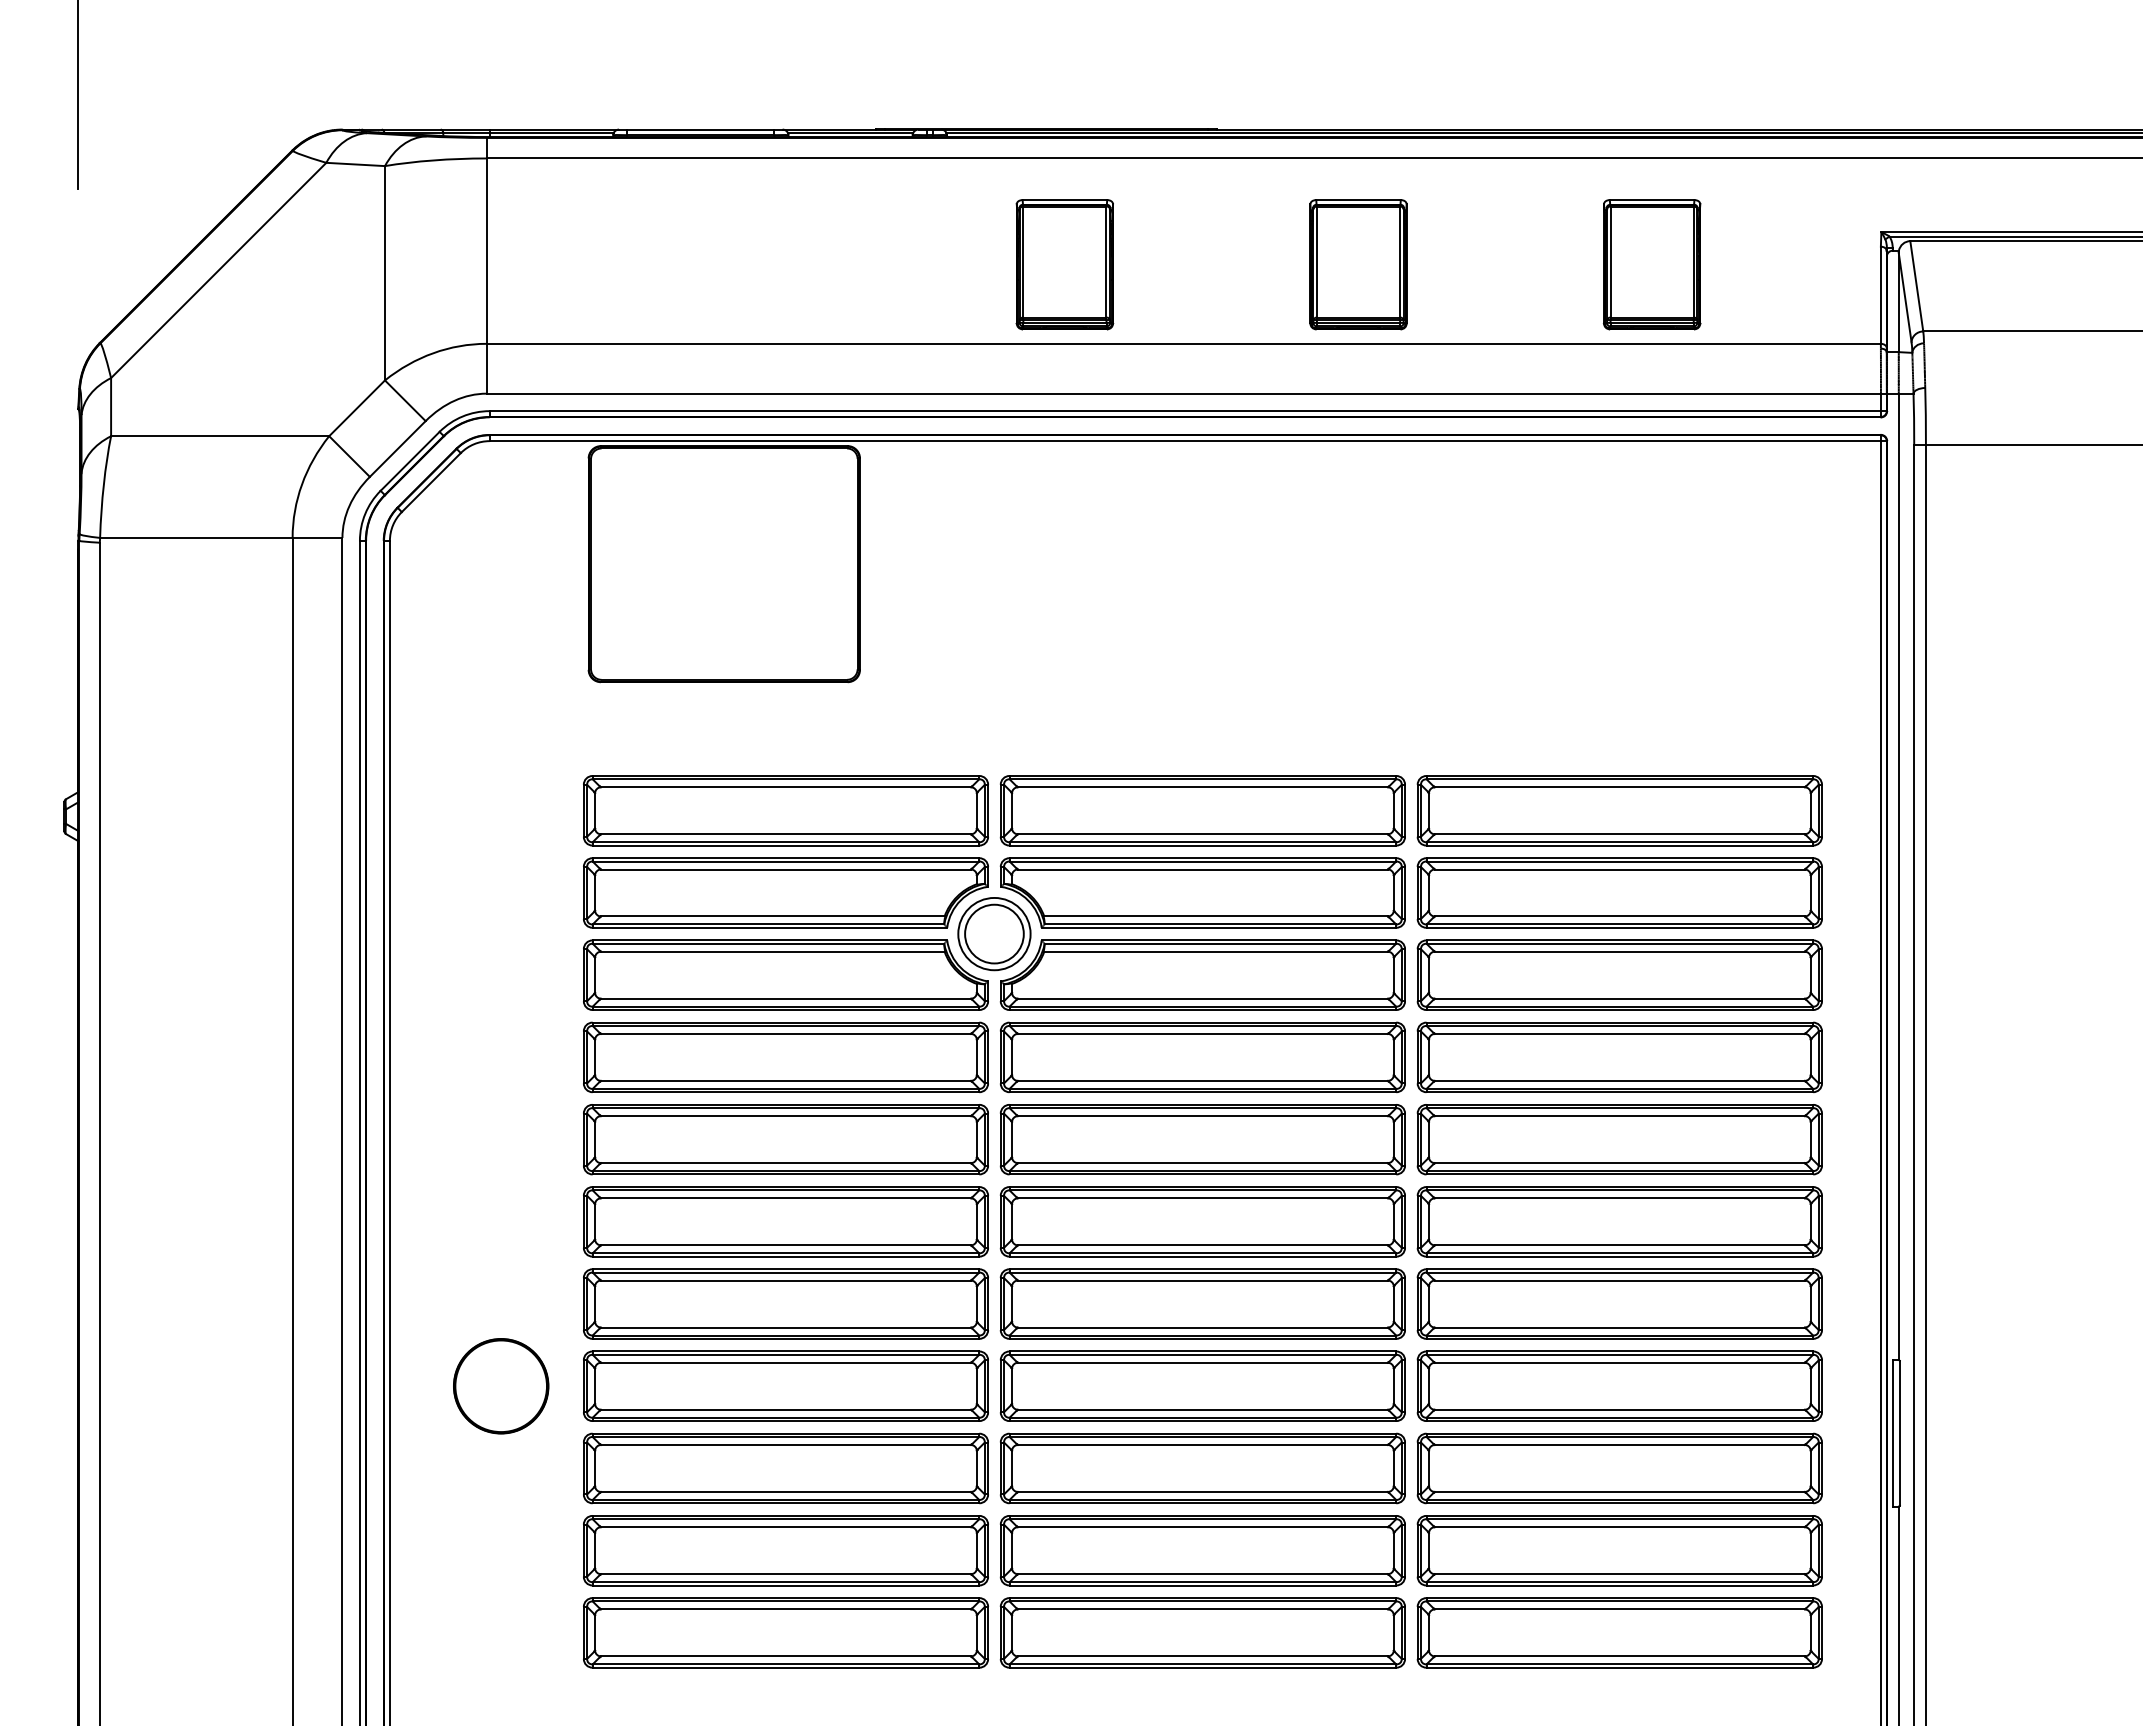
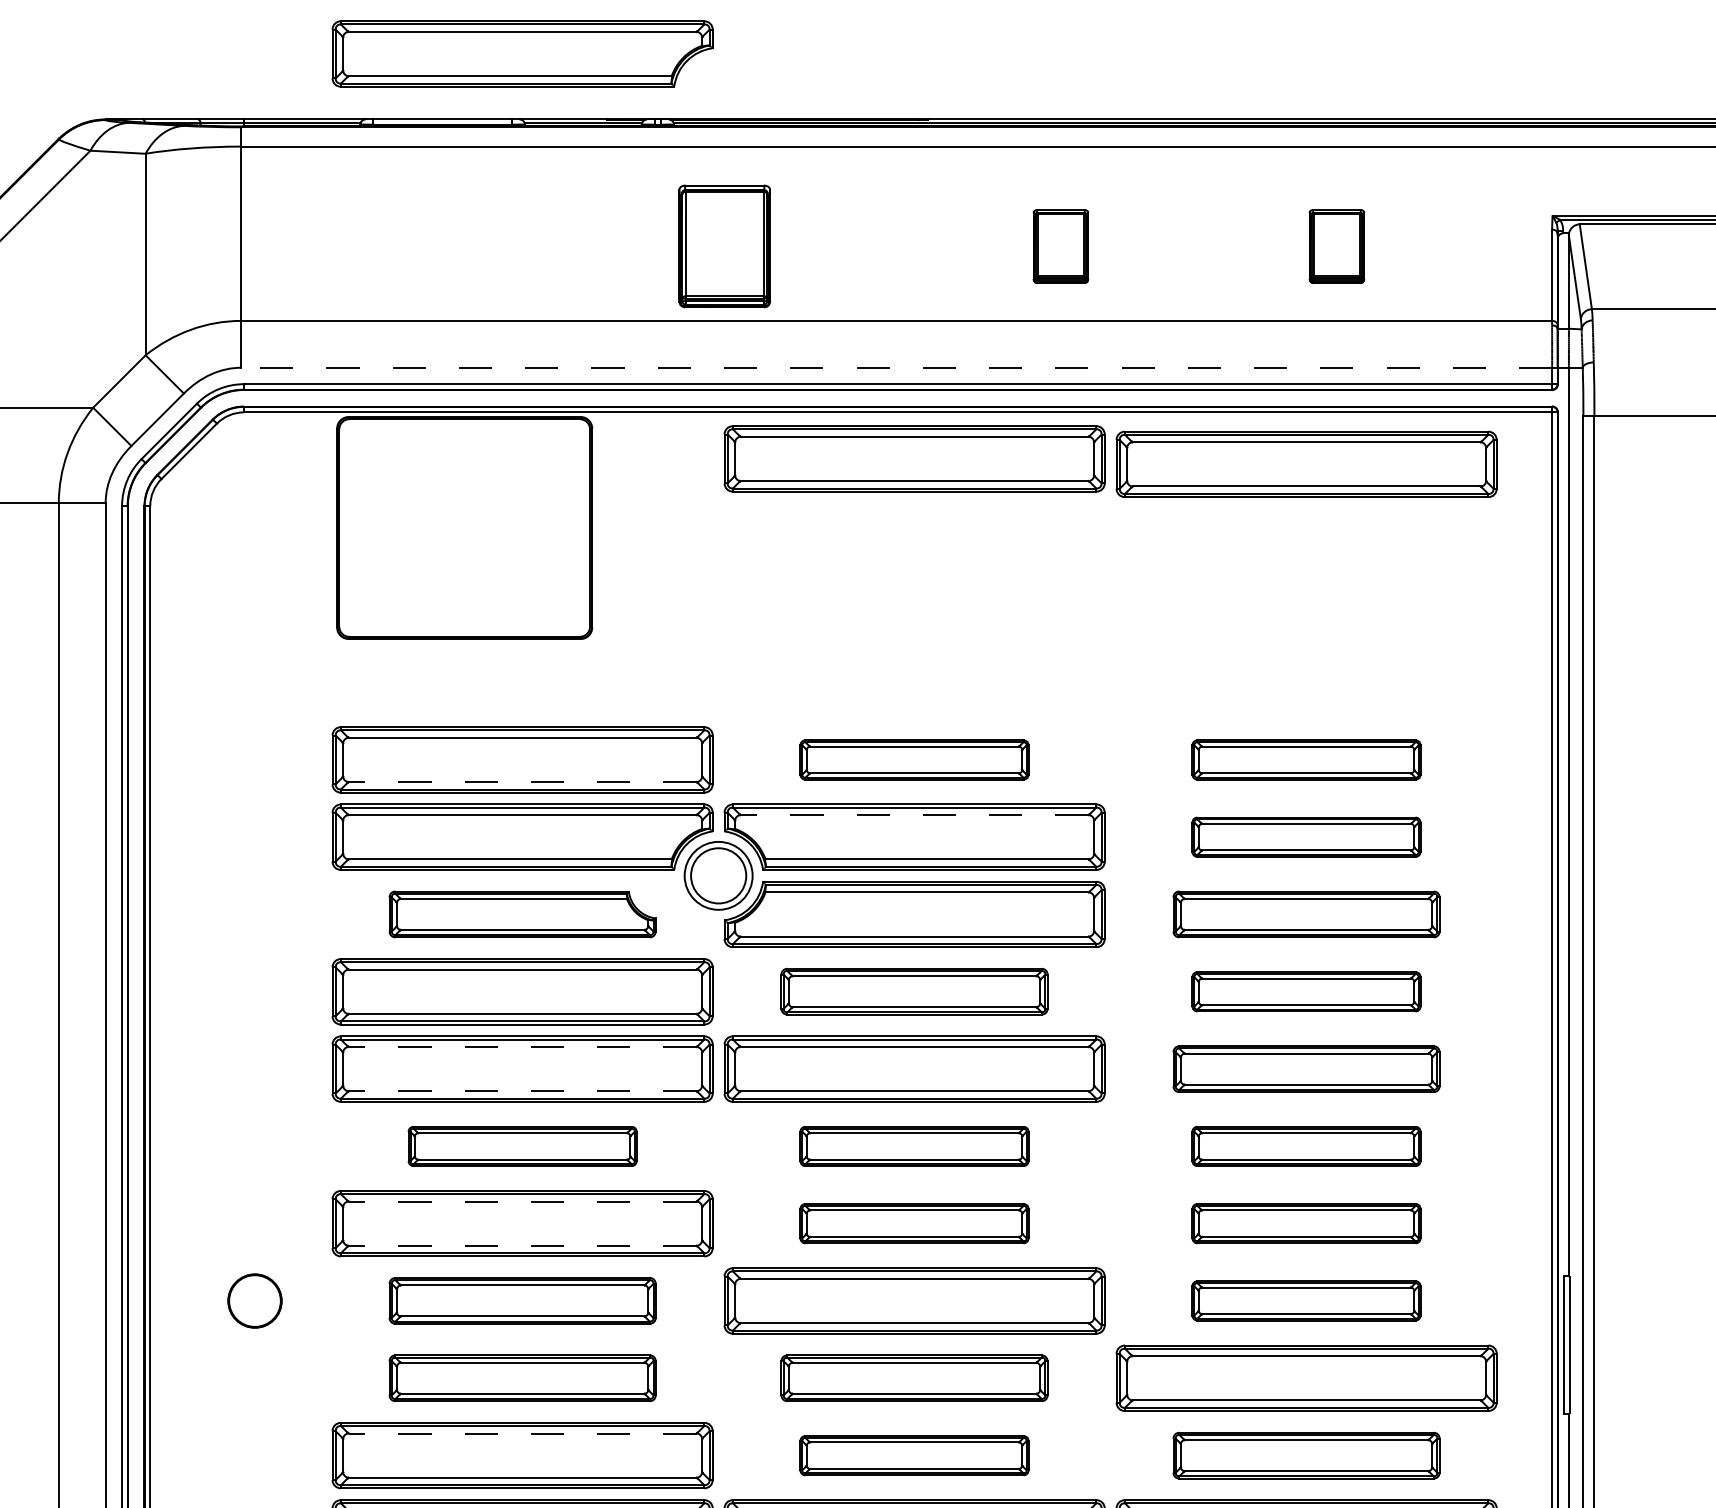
part: (785, 59) -> (522, 53), added
part: (1064, 264) -> (724, 246), moved
part: (1358, 264) -> (1060, 246), size x0.6
part: (1651, 264) -> (1336, 246), size x0.6
line: (1183, 393) -> (896, 367), solid -> dashed
part: (1202, 490) -> (914, 458), added
part: (1619, 496) -> (1306, 464), added
part: (1202, 810) -> (914, 759), size x0.6
part: (1619, 810) -> (1306, 759), size x0.6
line: (785, 834) -> (522, 782), solid -> dashed
line: (1202, 869) -> (914, 815), solid -> dashed
part: (1619, 892) -> (1306, 836), size x0.6
part: (785, 974) -> (522, 913), size x0.7
part: (1619, 974) -> (1306, 913), size x0.7
part: (1202, 1056) -> (914, 990), size x0.7
part: (1619, 1057) -> (1306, 991), size x0.6
line: (785, 1116) -> (522, 1047), solid -> dashed
part: (1619, 1139) -> (1306, 1068), size x0.7
line: (785, 1163) -> (522, 1091), solid -> dashed
part: (785, 1221) -> (522, 1146), size x0.6
part: (1202, 1221) -> (914, 1146), size x0.6
part: (1619, 1221) -> (1306, 1146), size x0.6
line: (785, 1280) -> (522, 1201), solid -> dashed
part: (1202, 1303) -> (914, 1223), size x0.6
part: (1619, 1303) -> (1306, 1223), size x0.6
line: (785, 1327) -> (522, 1245), solid -> dashed
part: (785, 1385) -> (522, 1300), size x0.7
part: (1619, 1385) -> (1306, 1300), size x0.6
part: (501, 1386) -> (255, 1301), size x0.6
part: (785, 1468) -> (522, 1378), size x0.7
part: (1202, 1468) -> (914, 1378), size x0.7
line: (785, 1527) -> (522, 1433), solid -> dashed
part: (1202, 1550) -> (914, 1455), size x0.6
part: (1619, 1550) -> (1306, 1455), size x0.7

